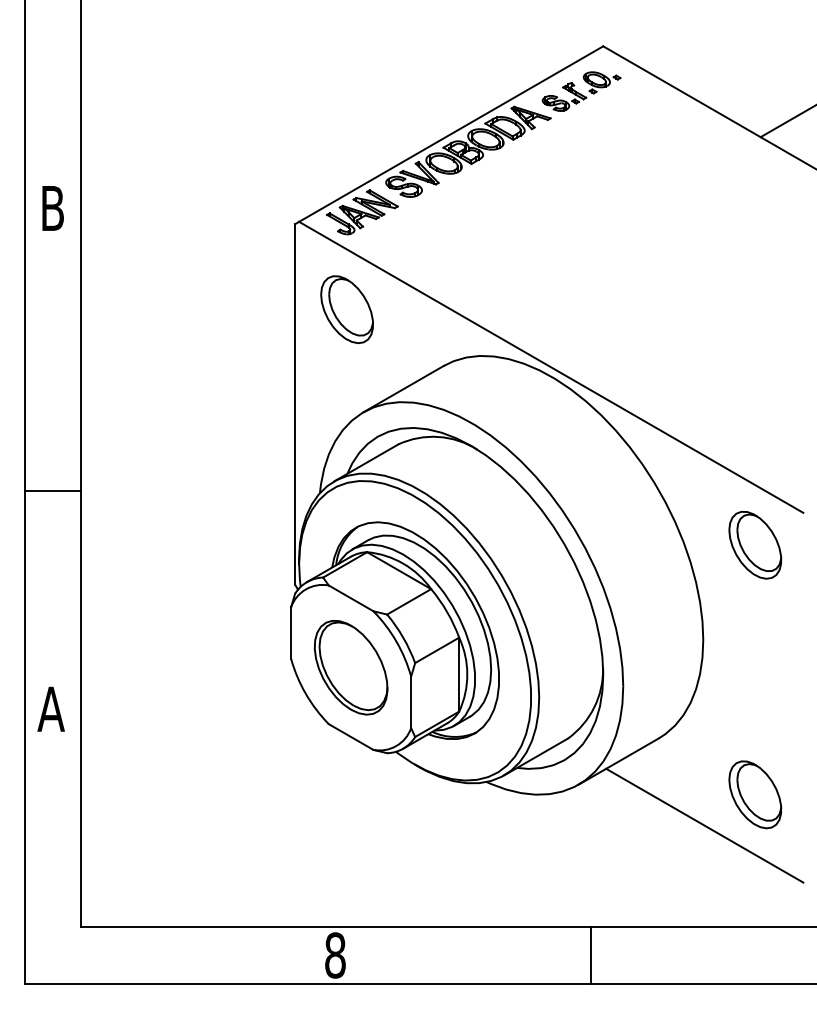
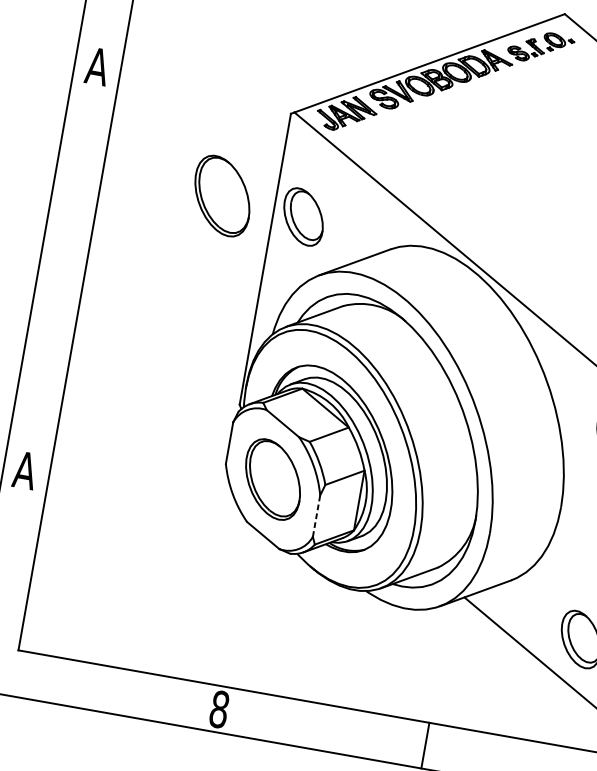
text: (52, 208) -> (97, 66), B -> A
part: (346, 309) -> (303, 216), moved
part: (229, 337) -> (221, 195), added
line: (52, 491) -> (57, 294), removed
line: (411, 702) -> (316, 516), solid -> dashed

